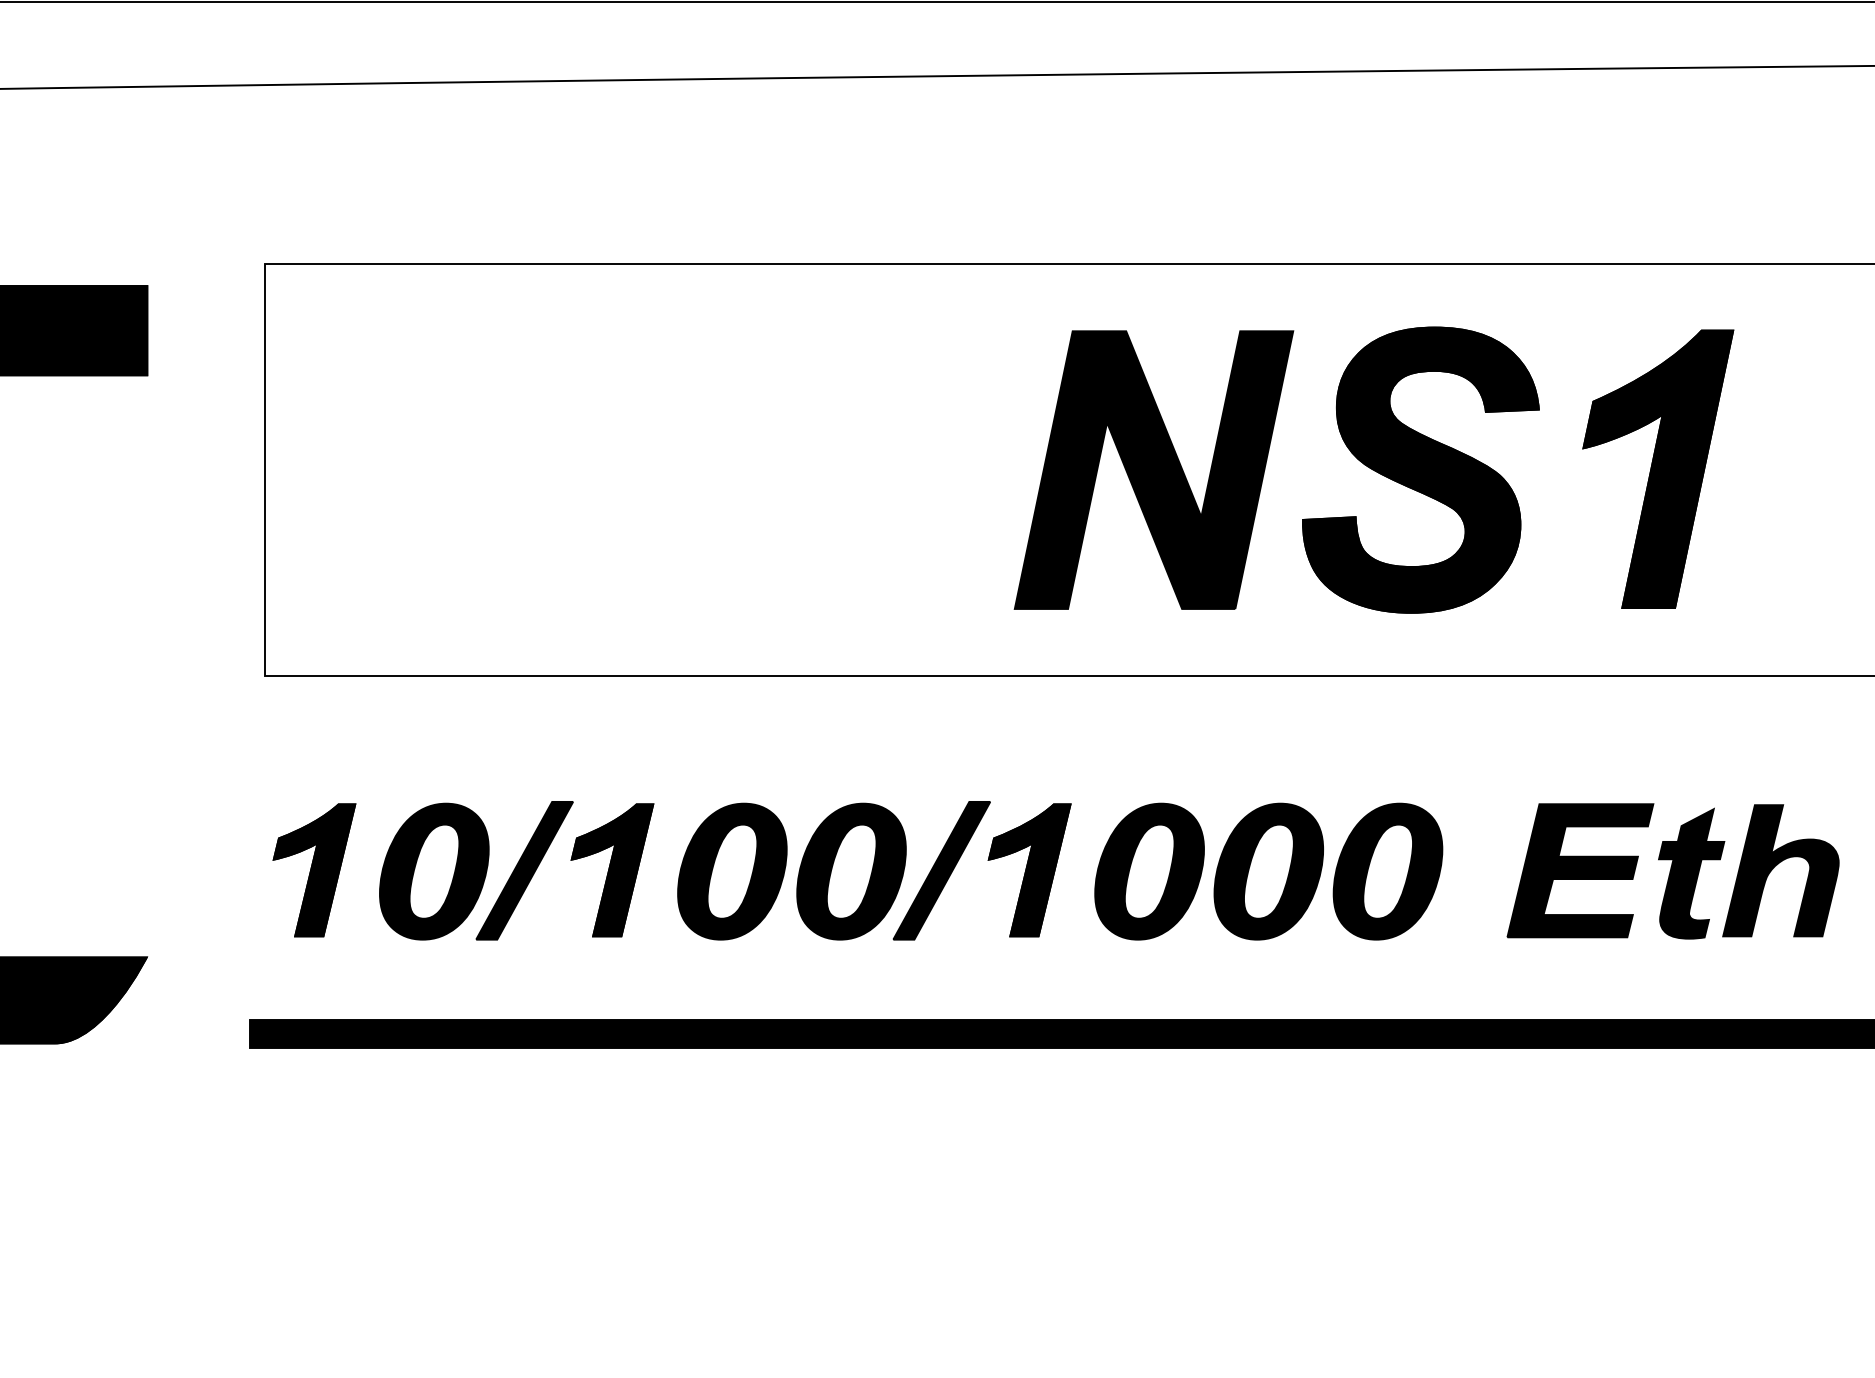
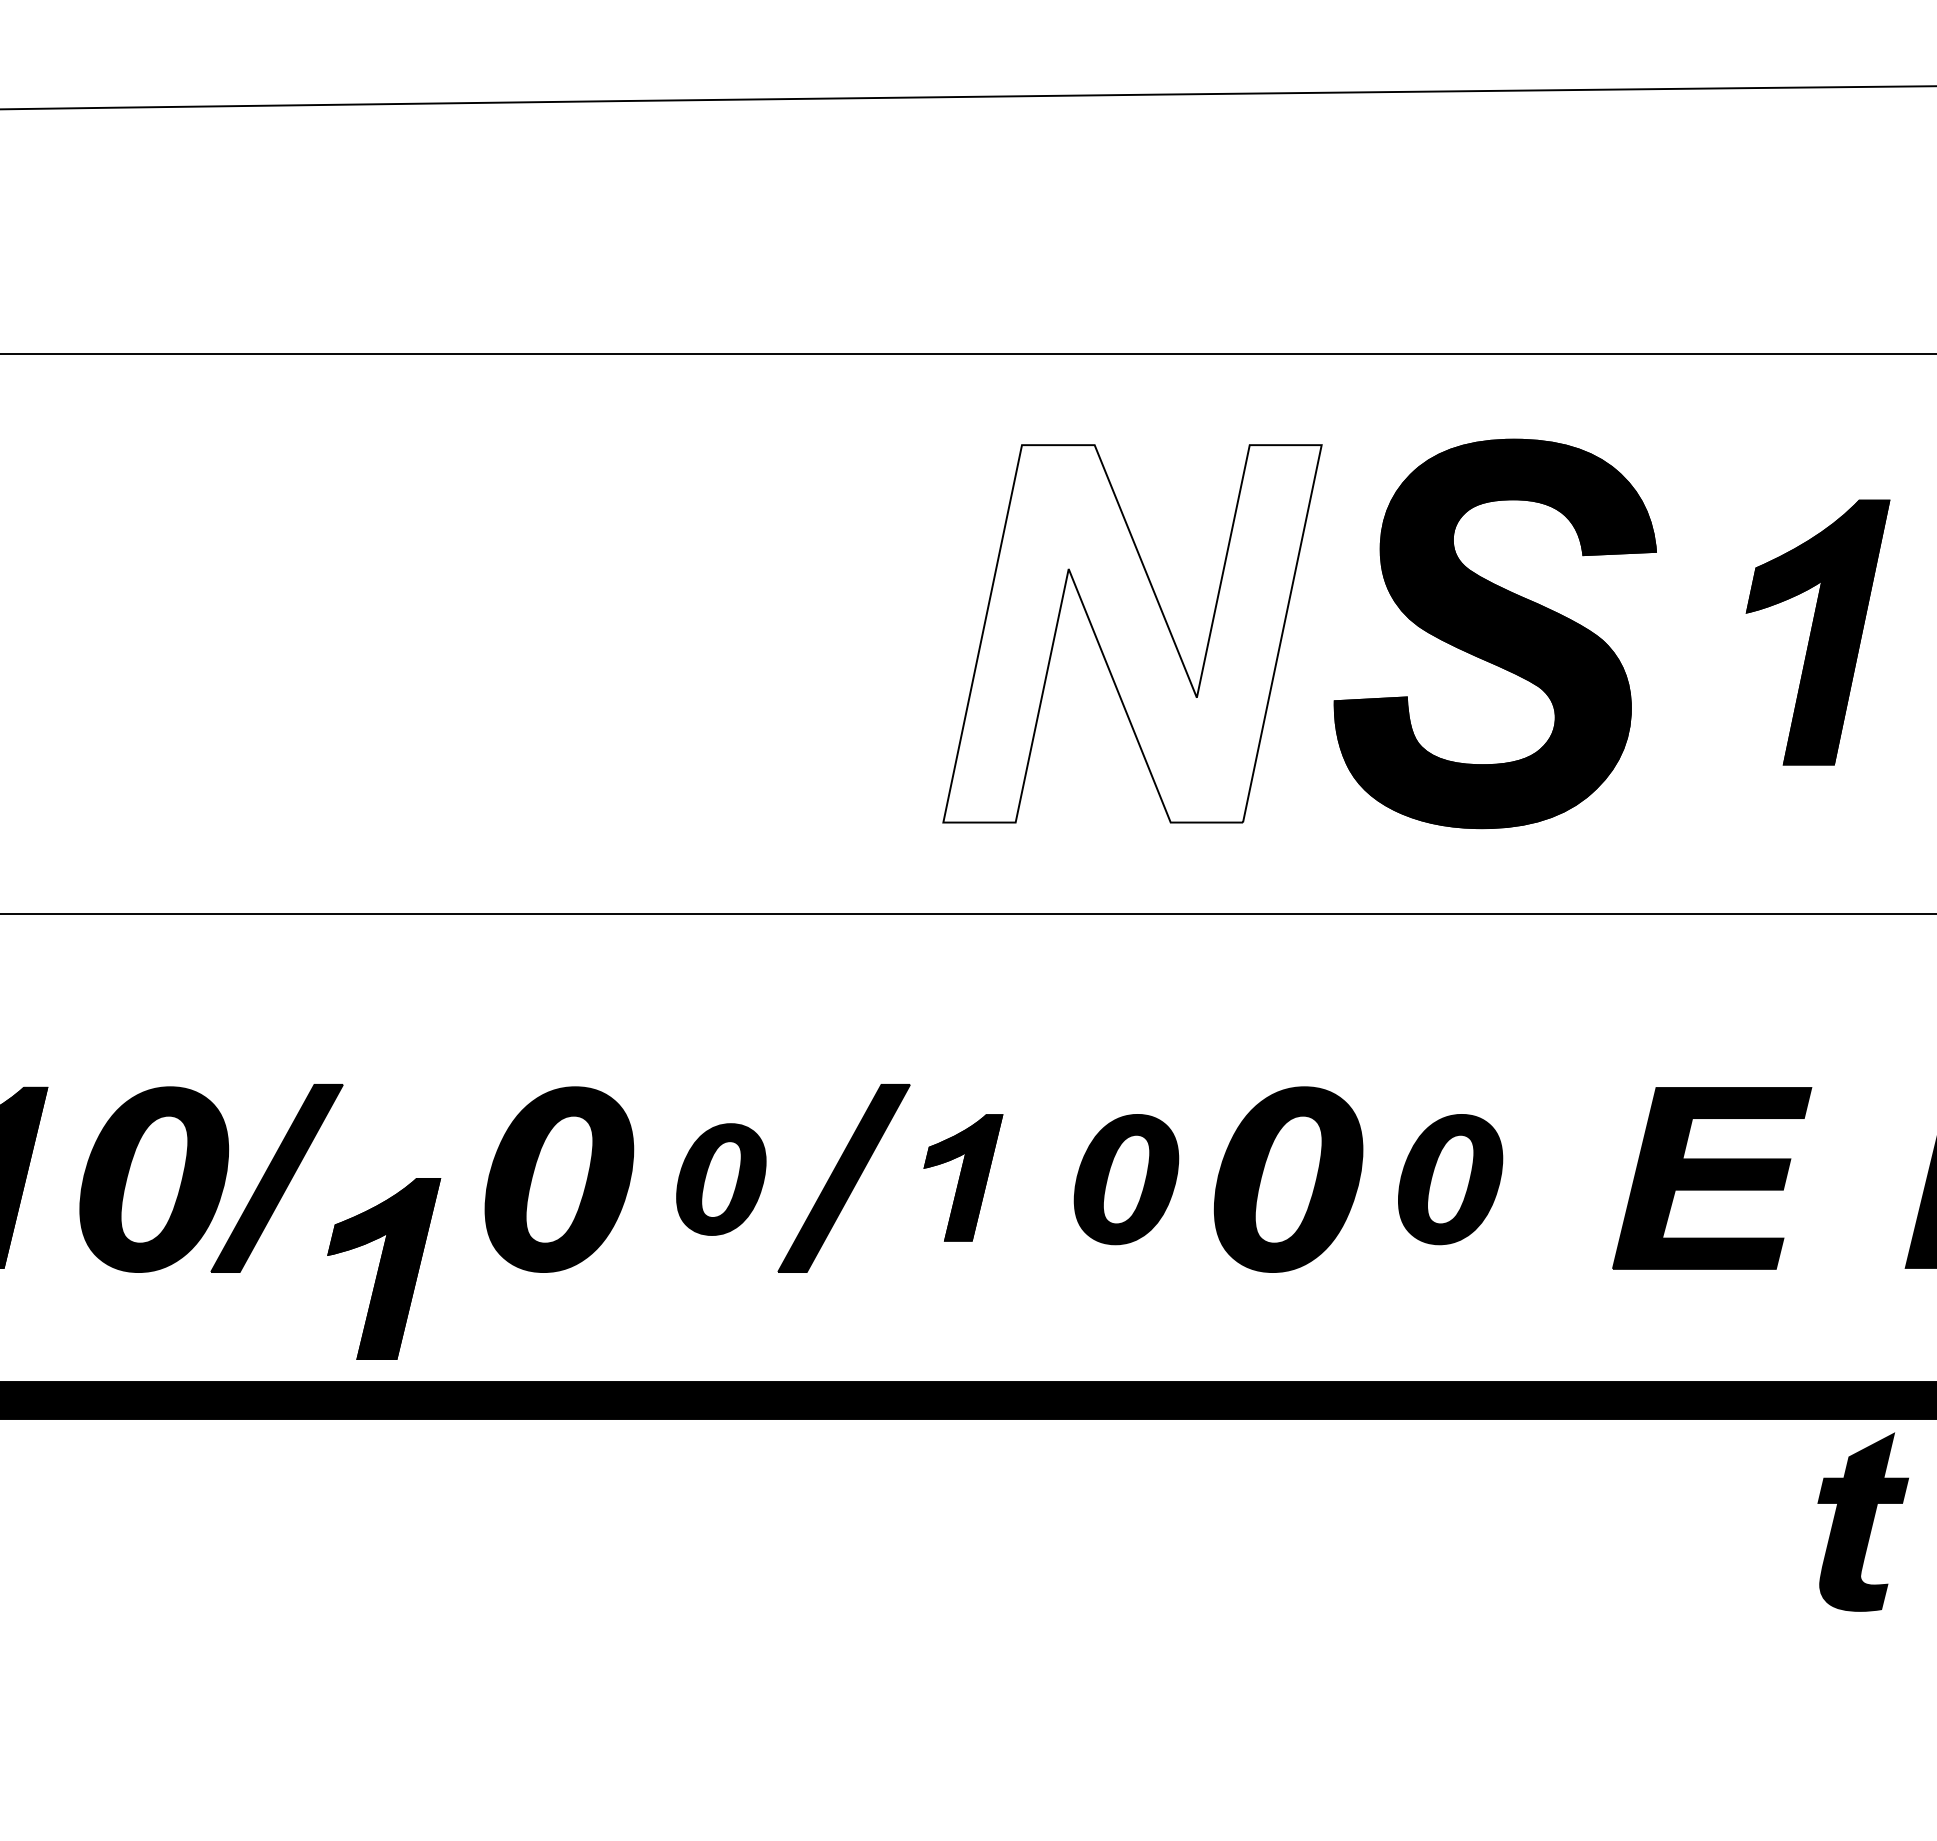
part: (1658, 468) -> (1818, 631), size x0.7
fill: (1153, 469) -> (1131, 632), removed
part: (612, 870) -> (384, 1269), moved
part: (1029, 870) -> (963, 1178), size x0.7
part: (851, 871) -> (721, 1179), size x0.6
part: (1149, 871) -> (1126, 1179), size x0.7
part: (1387, 871) -> (1449, 1179), size x0.7
part: (1691, 873) -> (1863, 1521), moved

